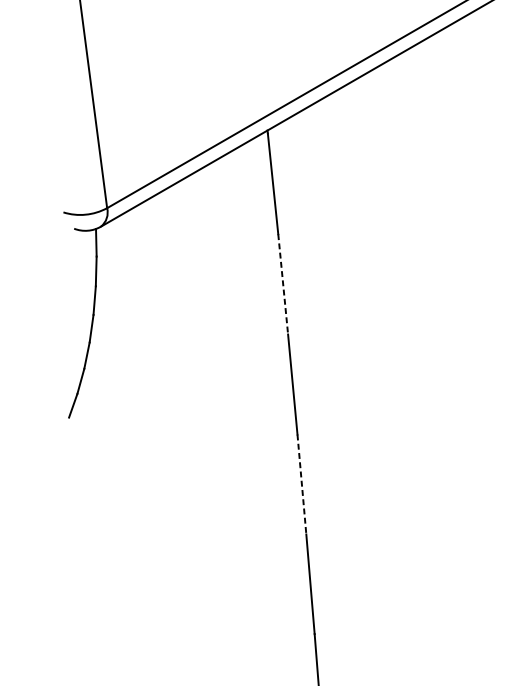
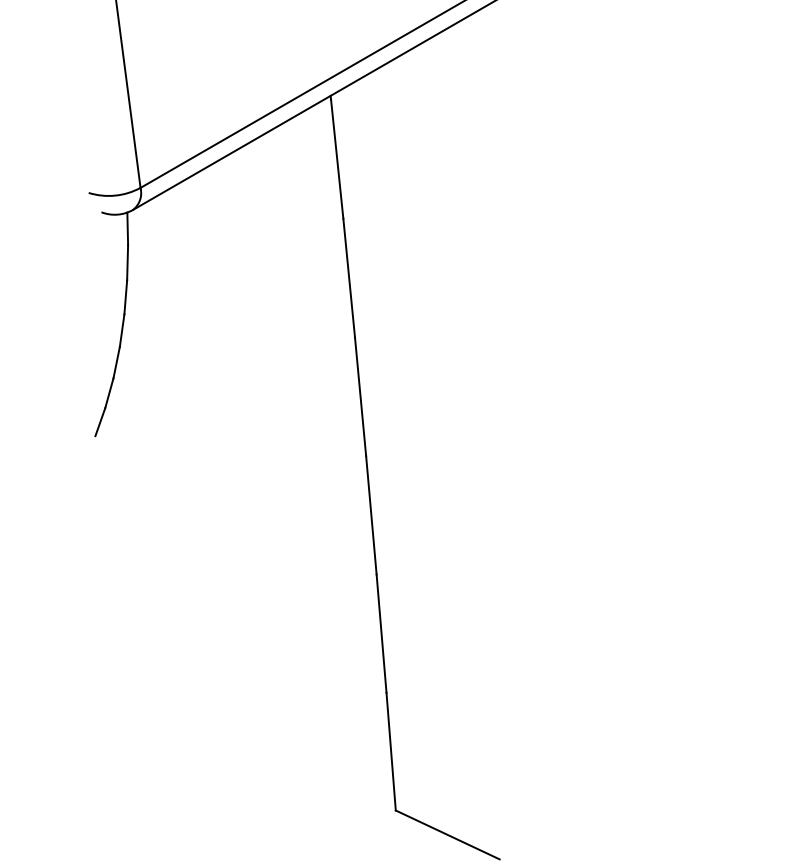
line: (283, 284) -> (349, 278), dashed -> solid
line: (302, 484) -> (371, 515), dashed -> solid

